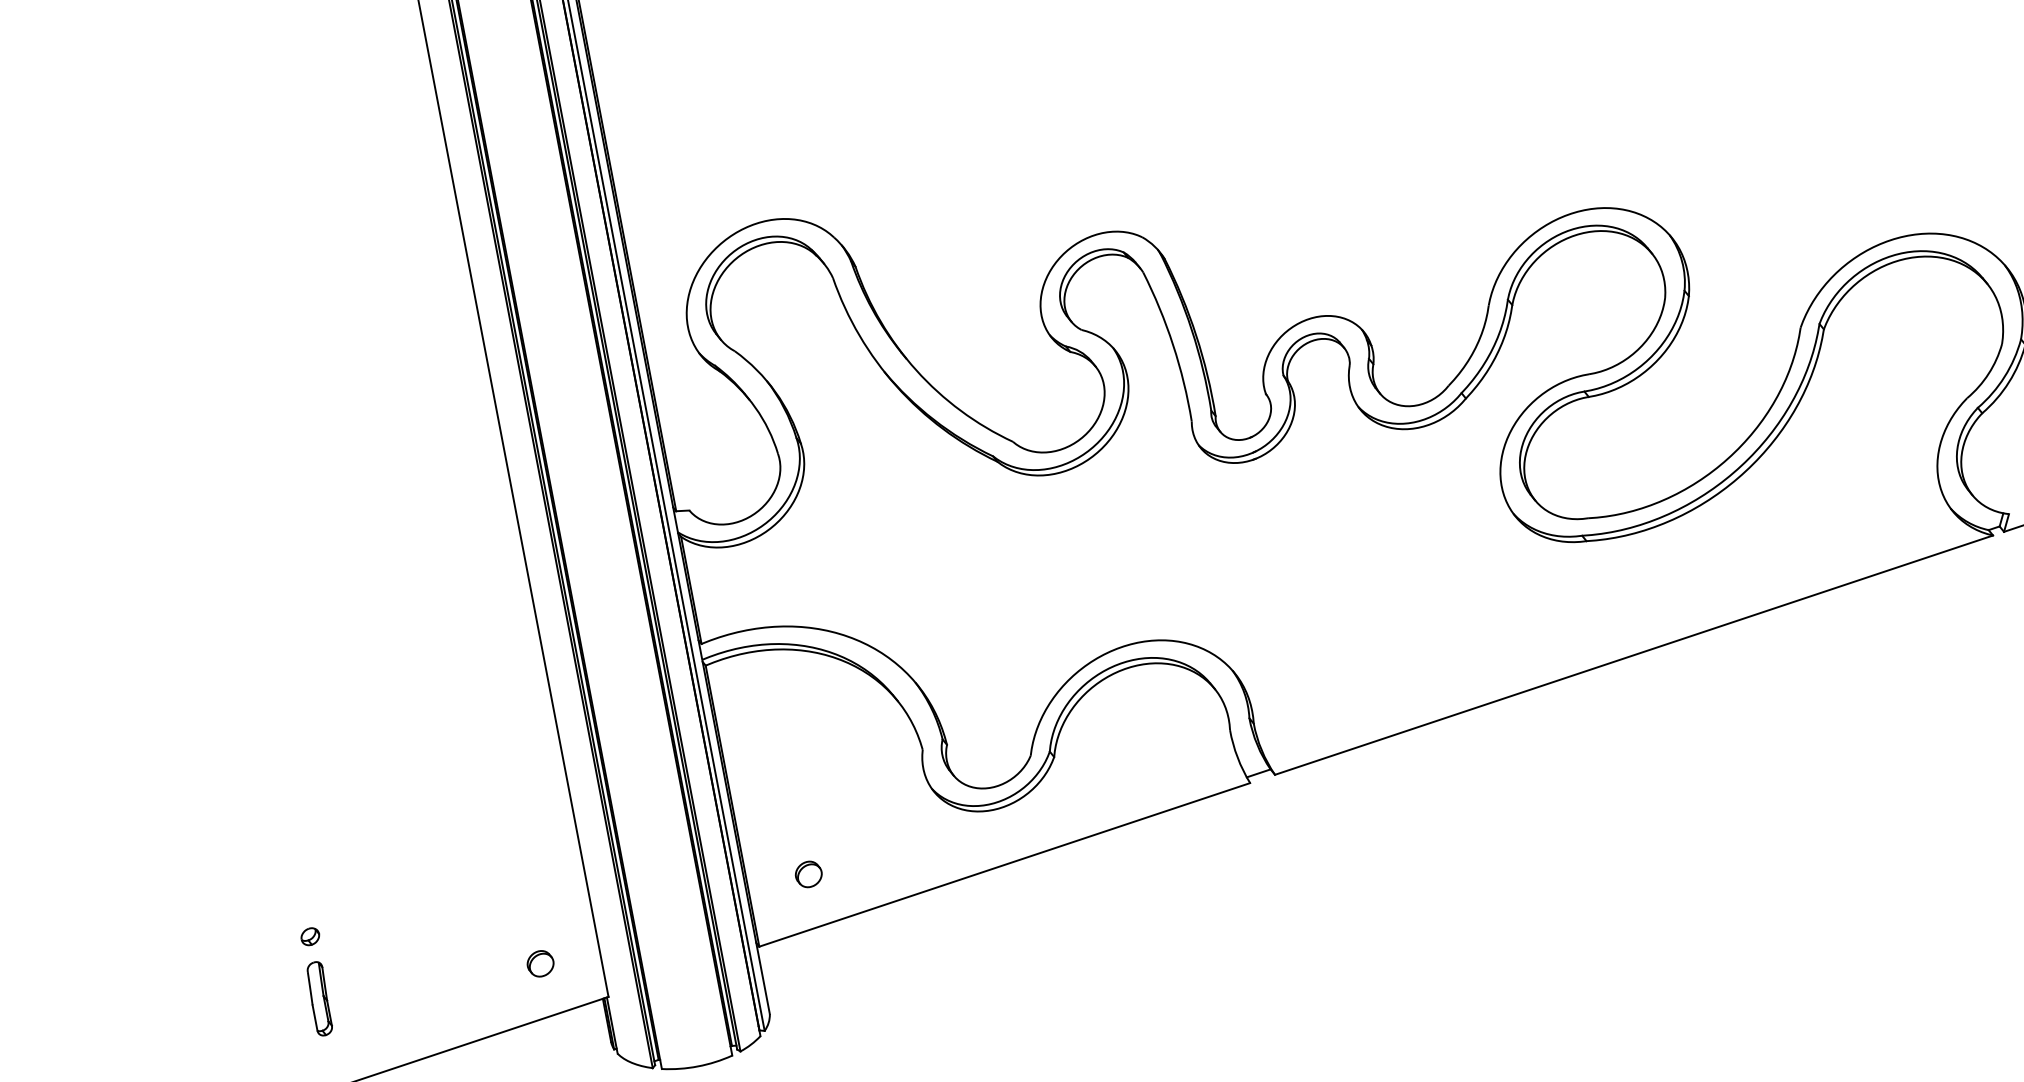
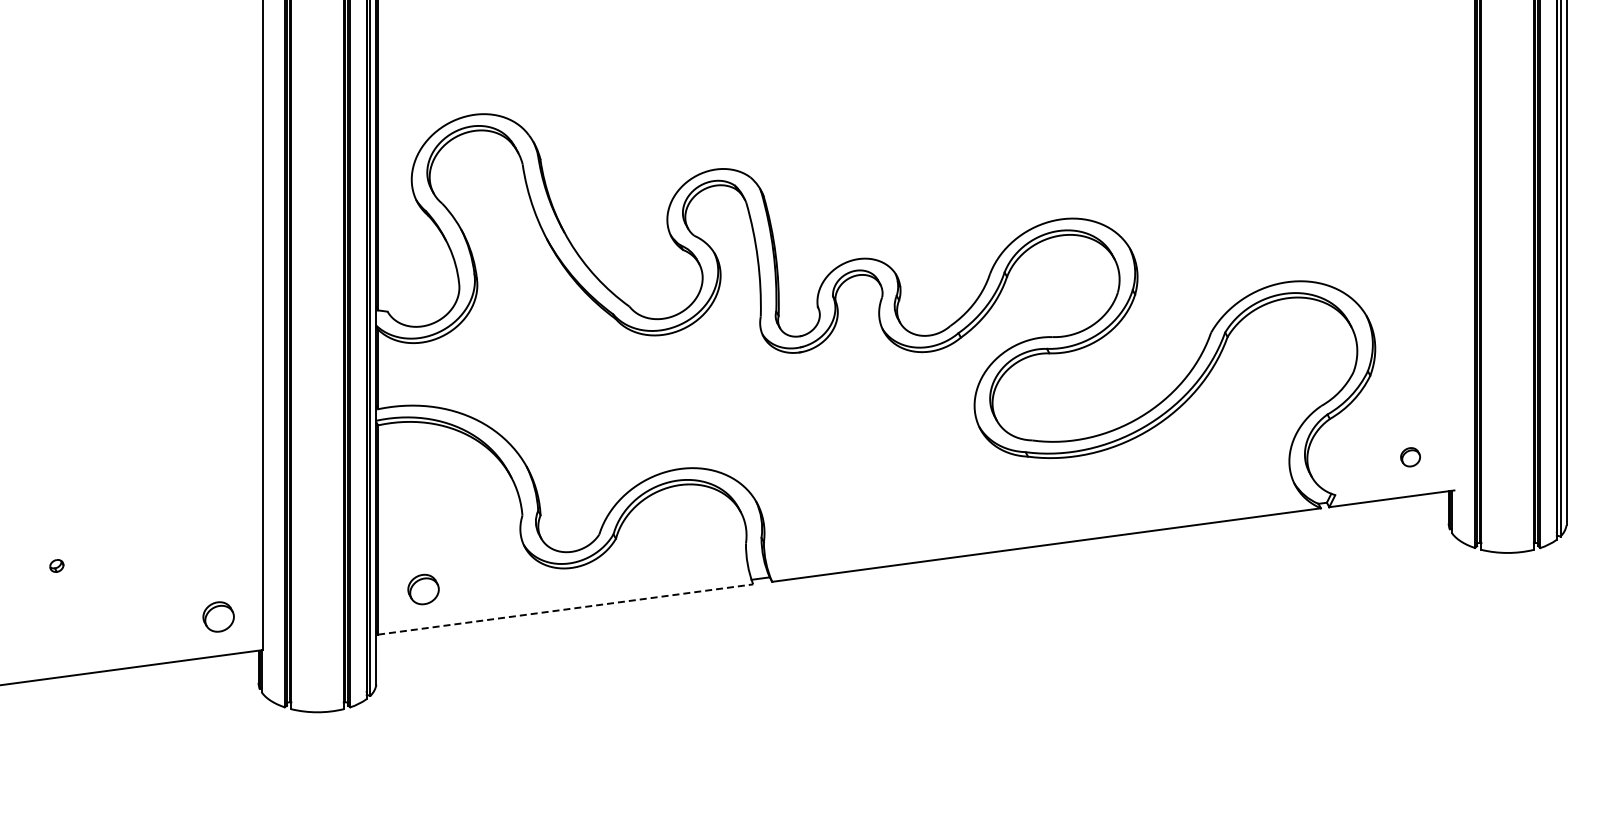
line: (1005, 864) -> (566, 609), solid -> dashed
part: (808, 874) -> (423, 589), size x1.6
part: (540, 963) -> (218, 616), size x1.6
part: (320, 998) -> (55, 611), removed

